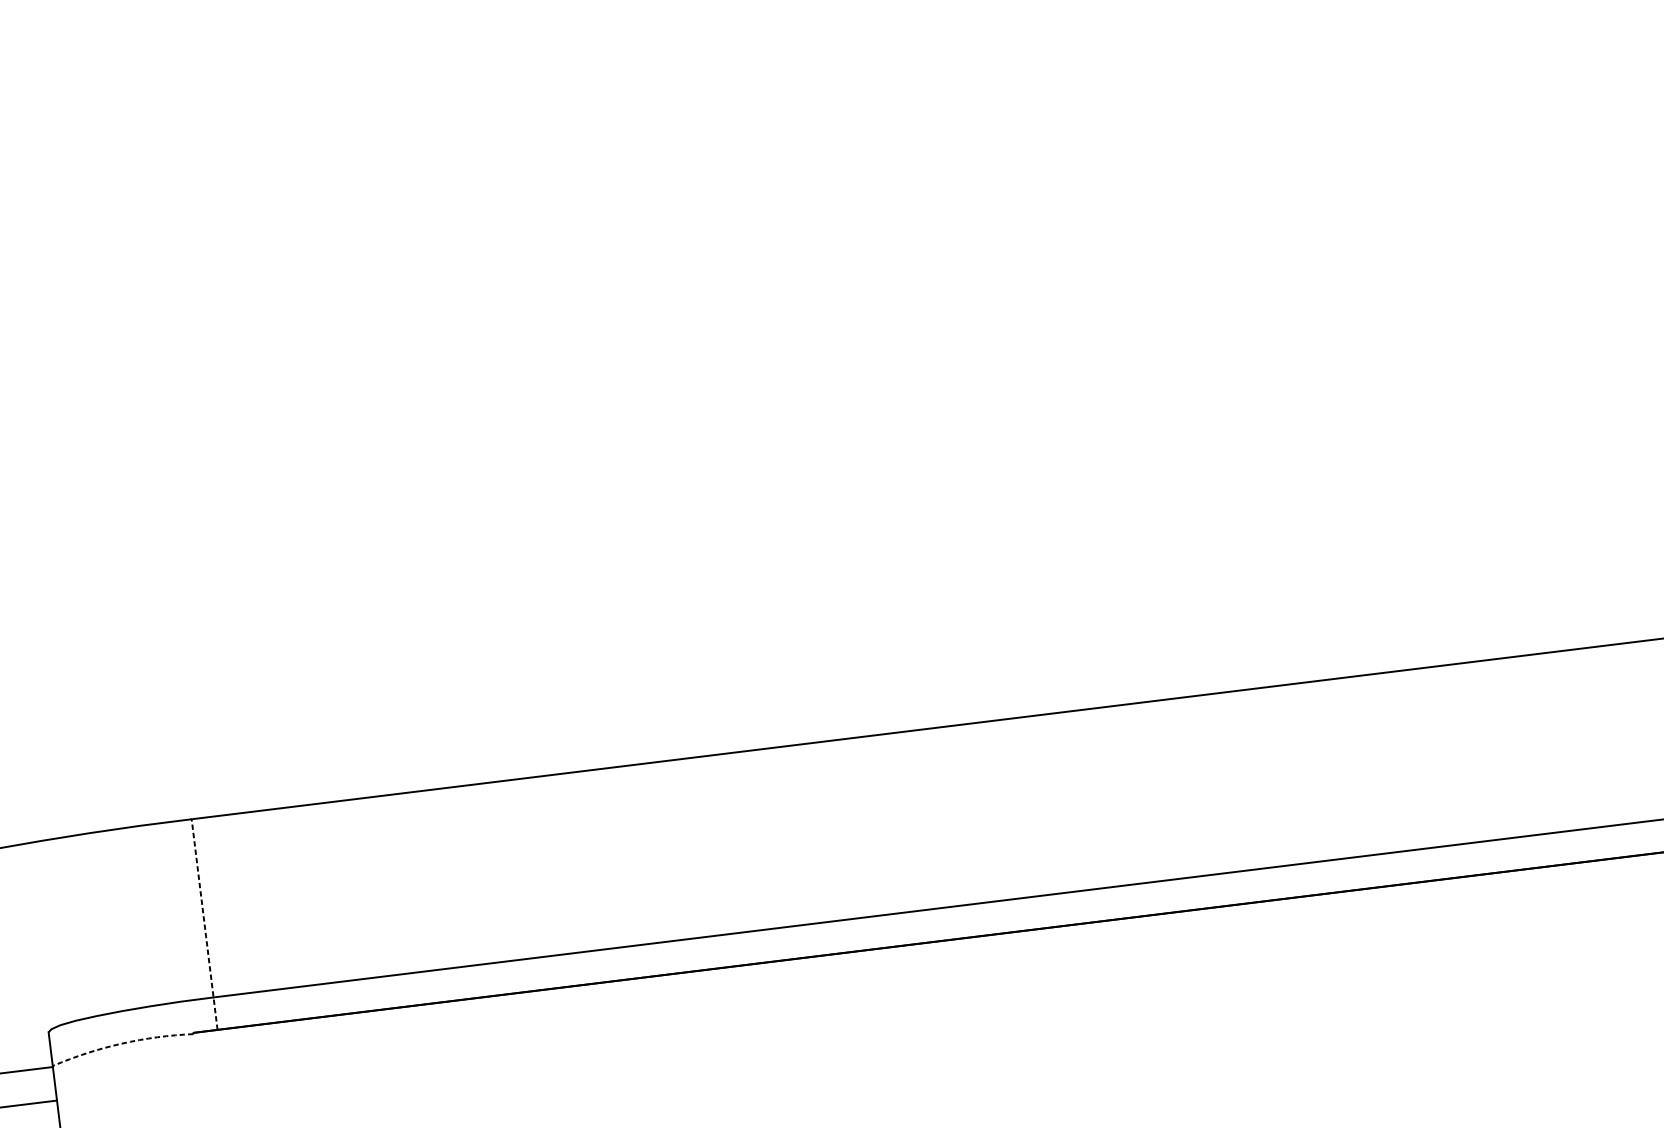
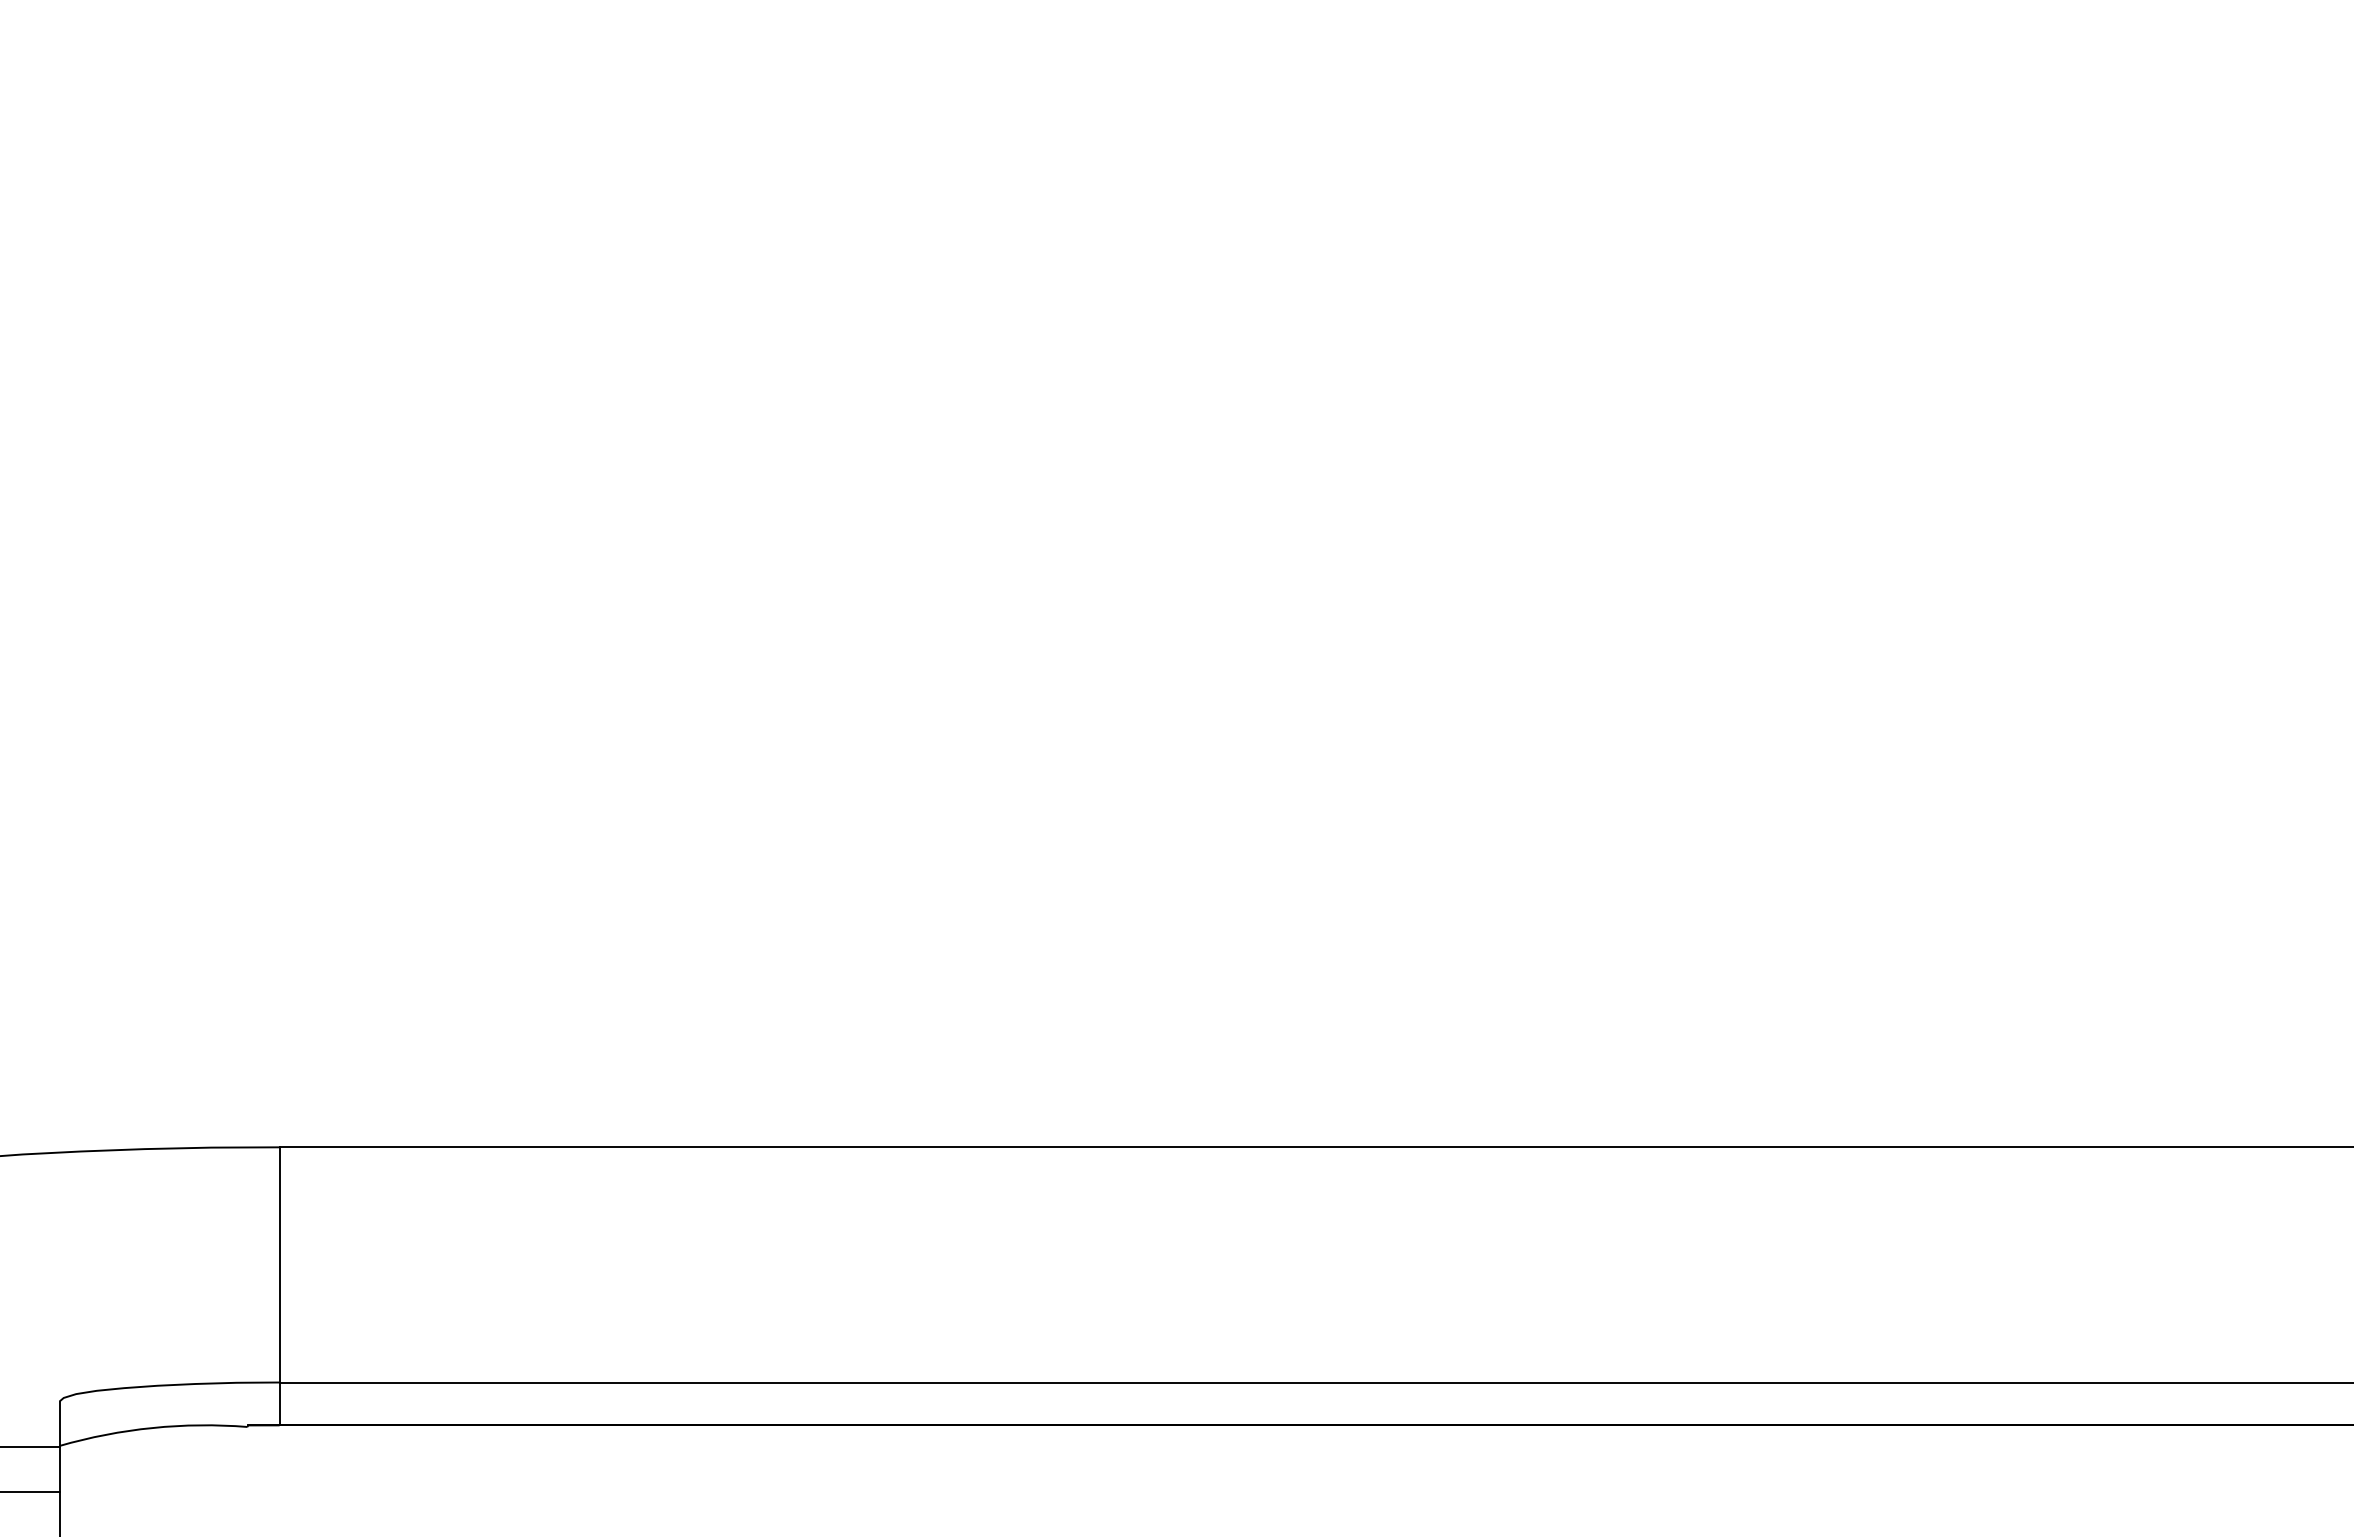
line: (204, 924) -> (279, 1286), dashed -> solid
arc: (121, 1043) -> (152, 1427), dashed -> solid

